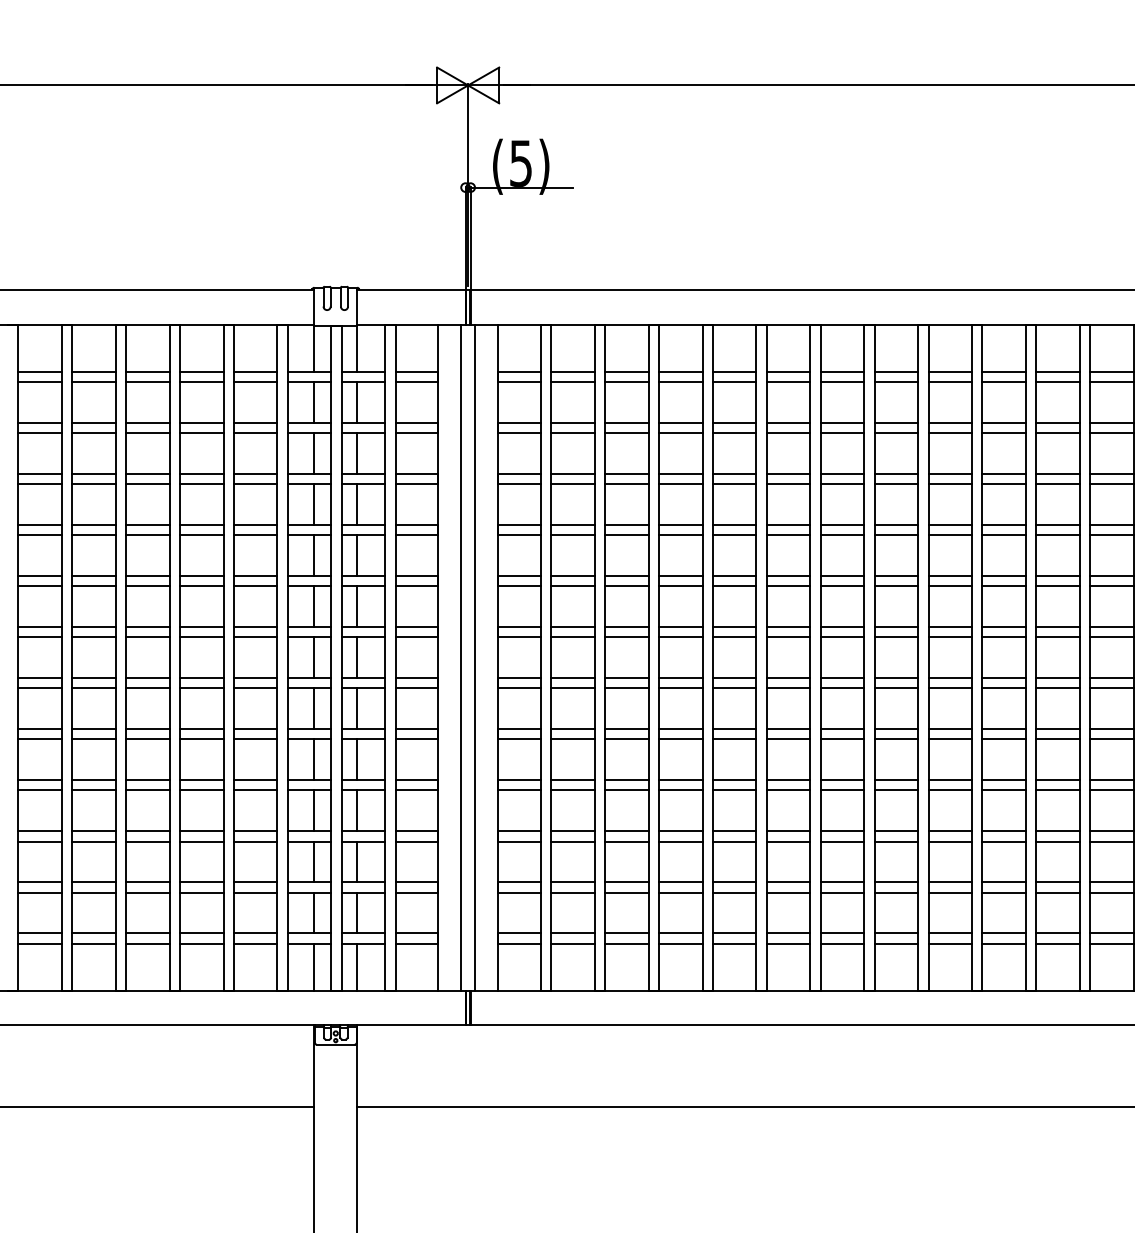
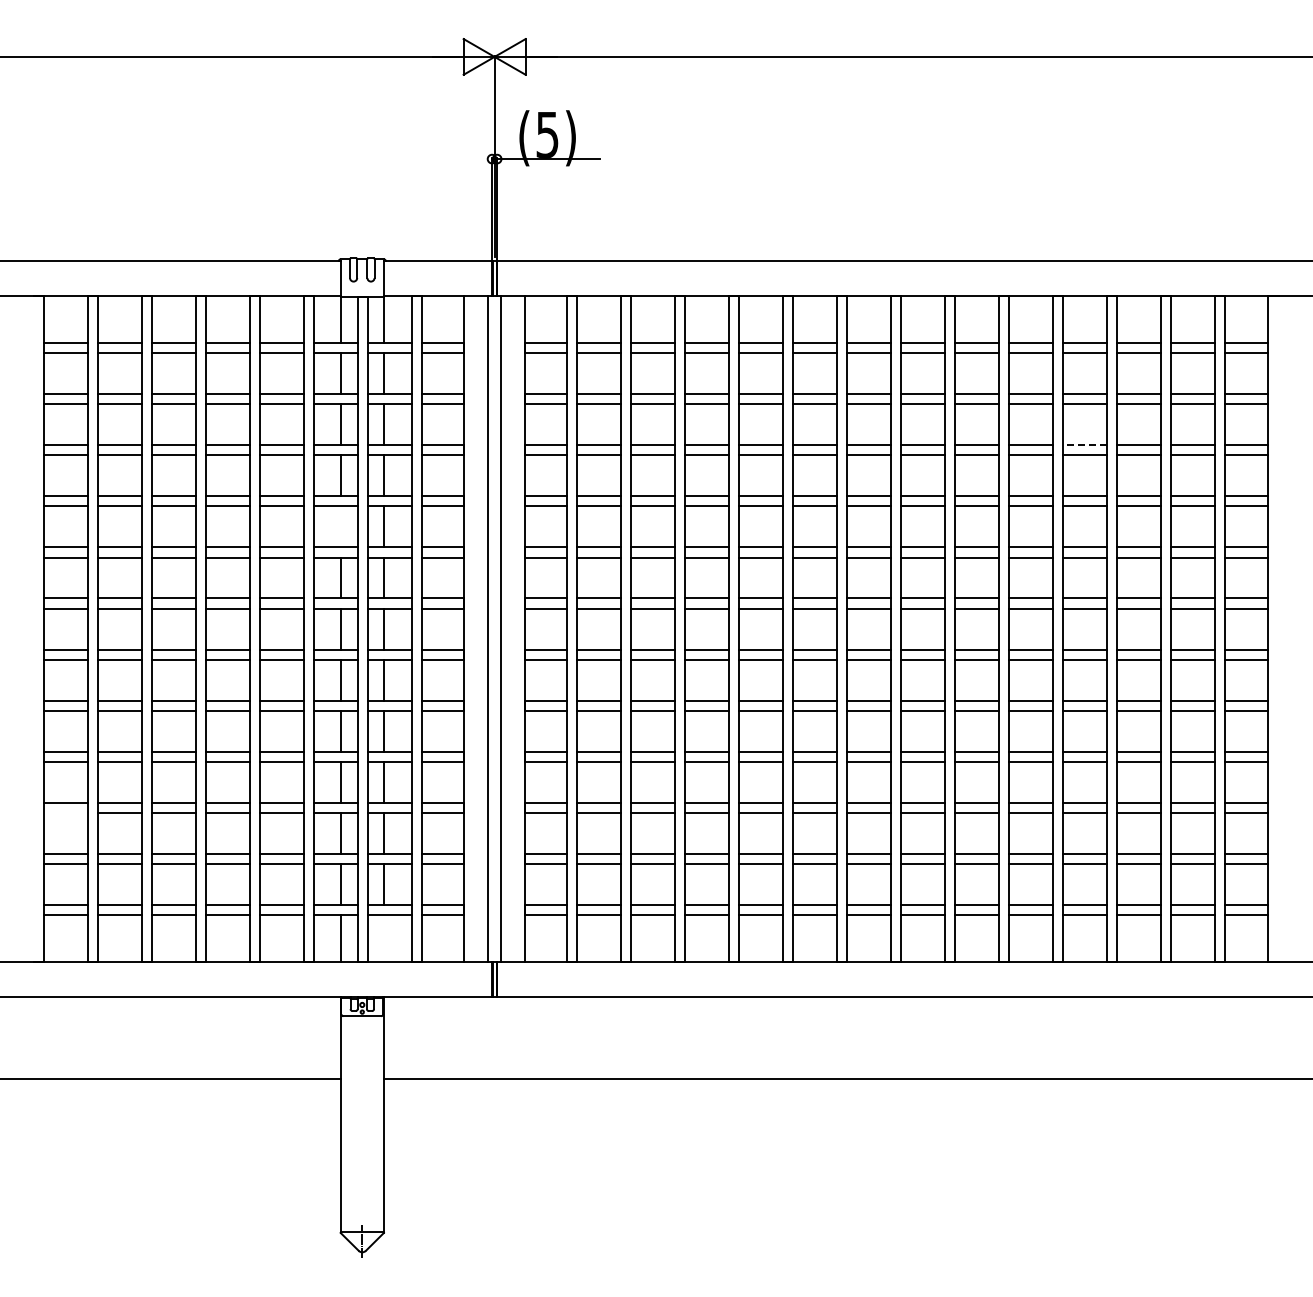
line: (1058, 474) -> (1084, 445), solid -> dashed
line: (314, 555) -> (340, 526), removed
line: (40, 841) -> (66, 812), removed
line: (357, 967) -> (383, 938), removed

